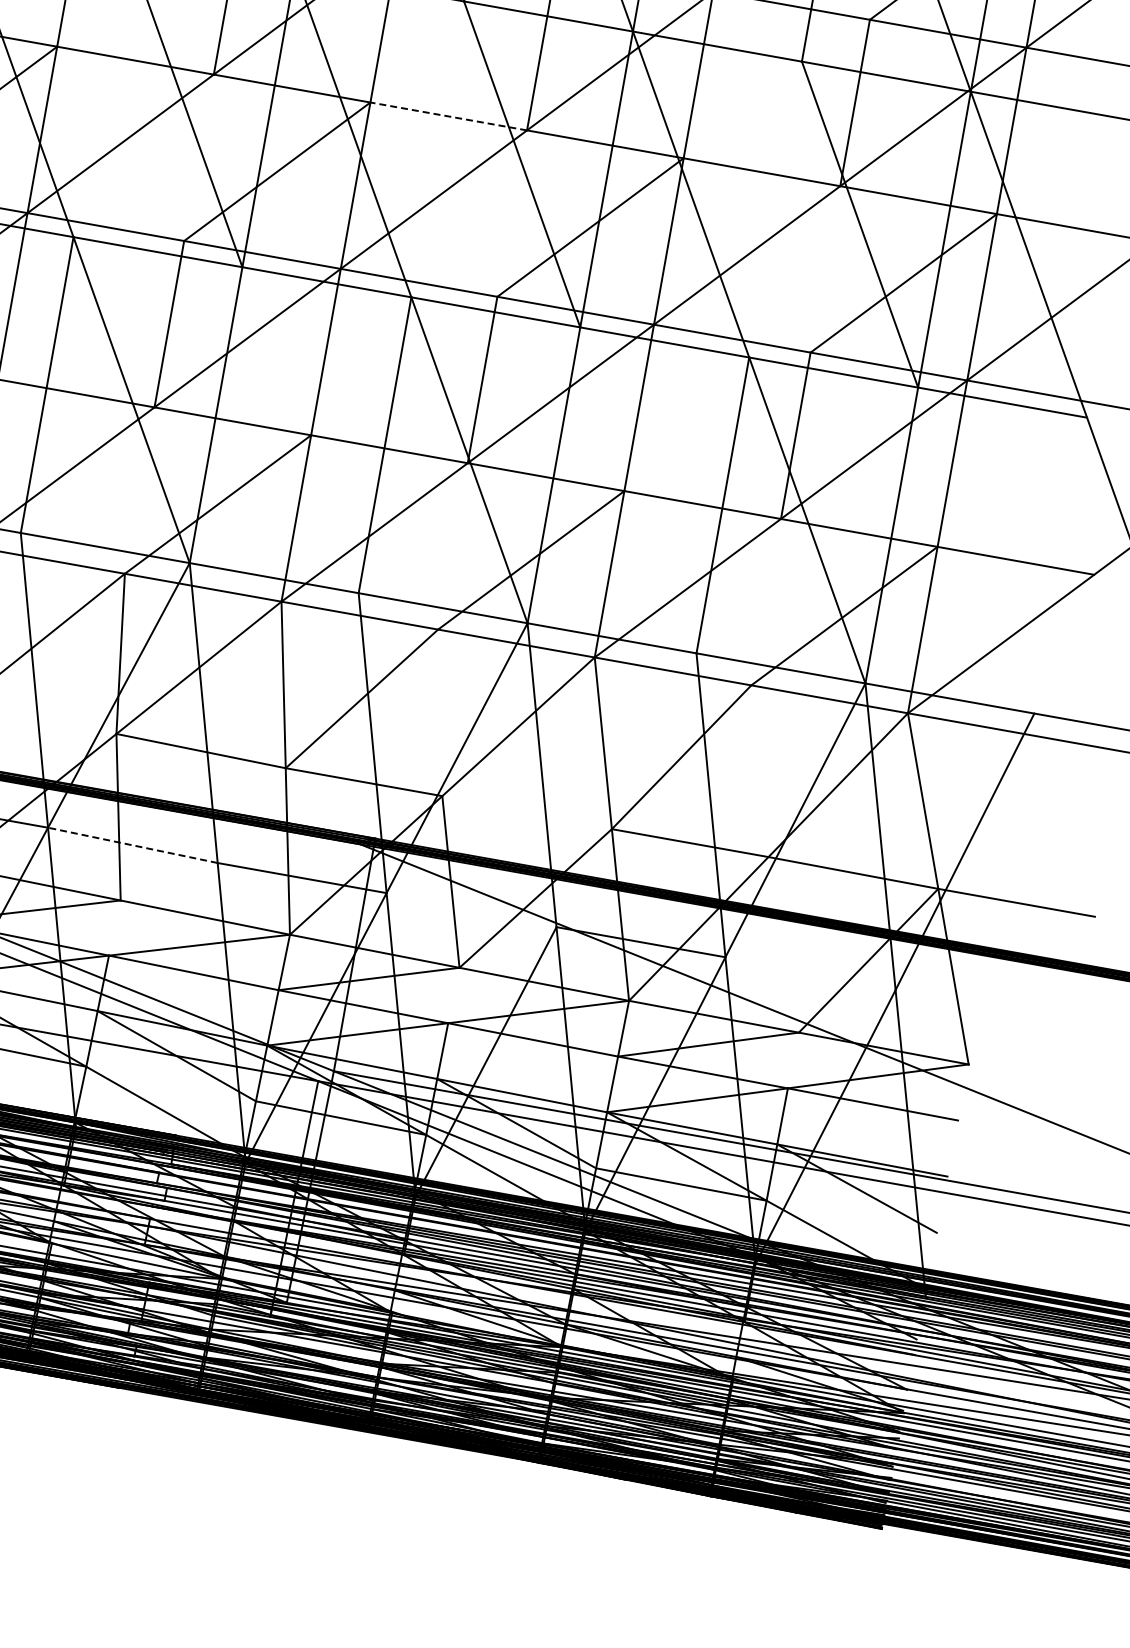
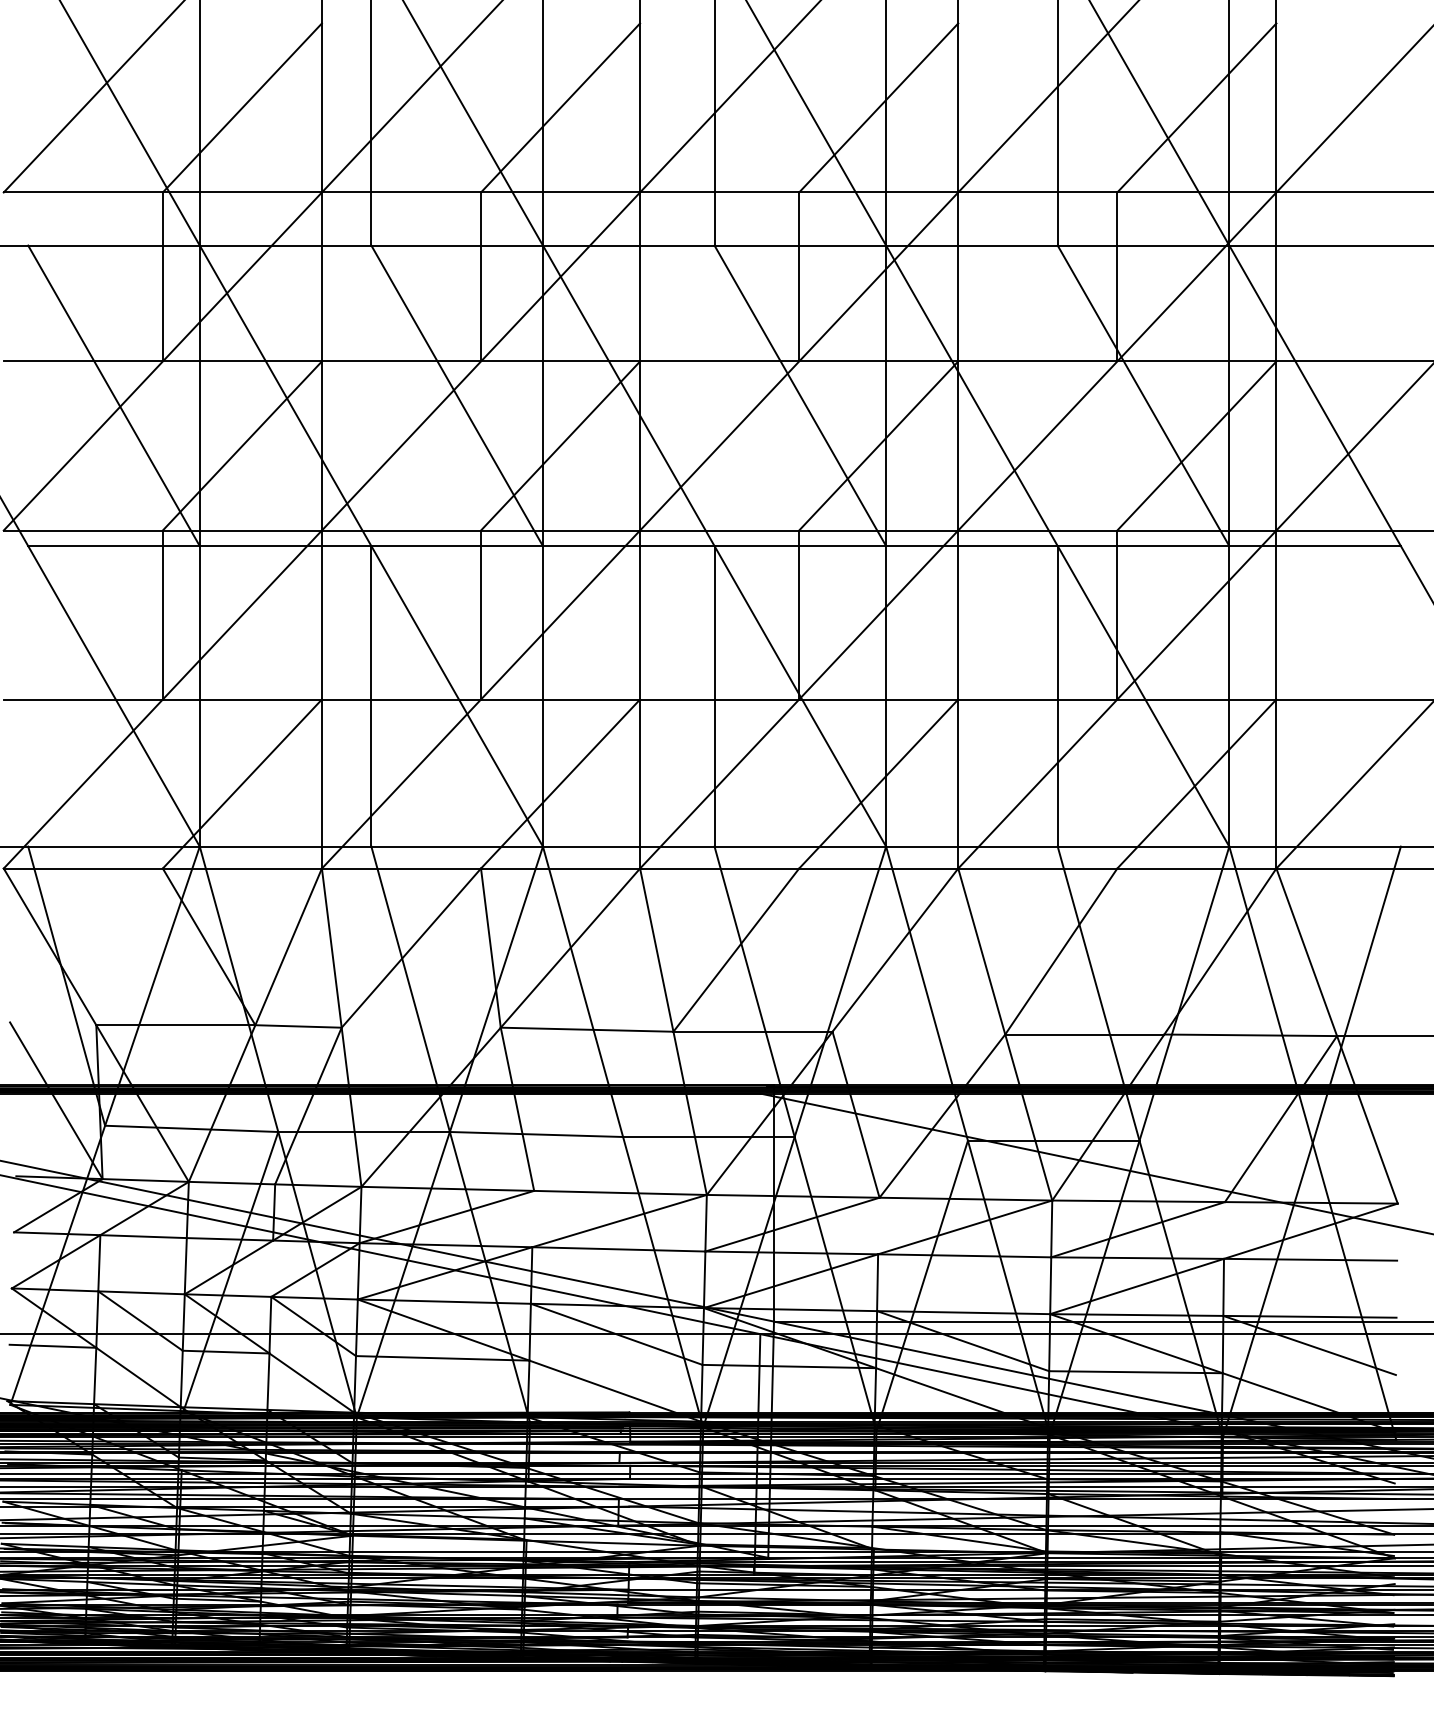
line: (448, 116) -> (719, 361), dashed -> solid
line: (132, 845) -> (536, 1134), dashed -> solid

